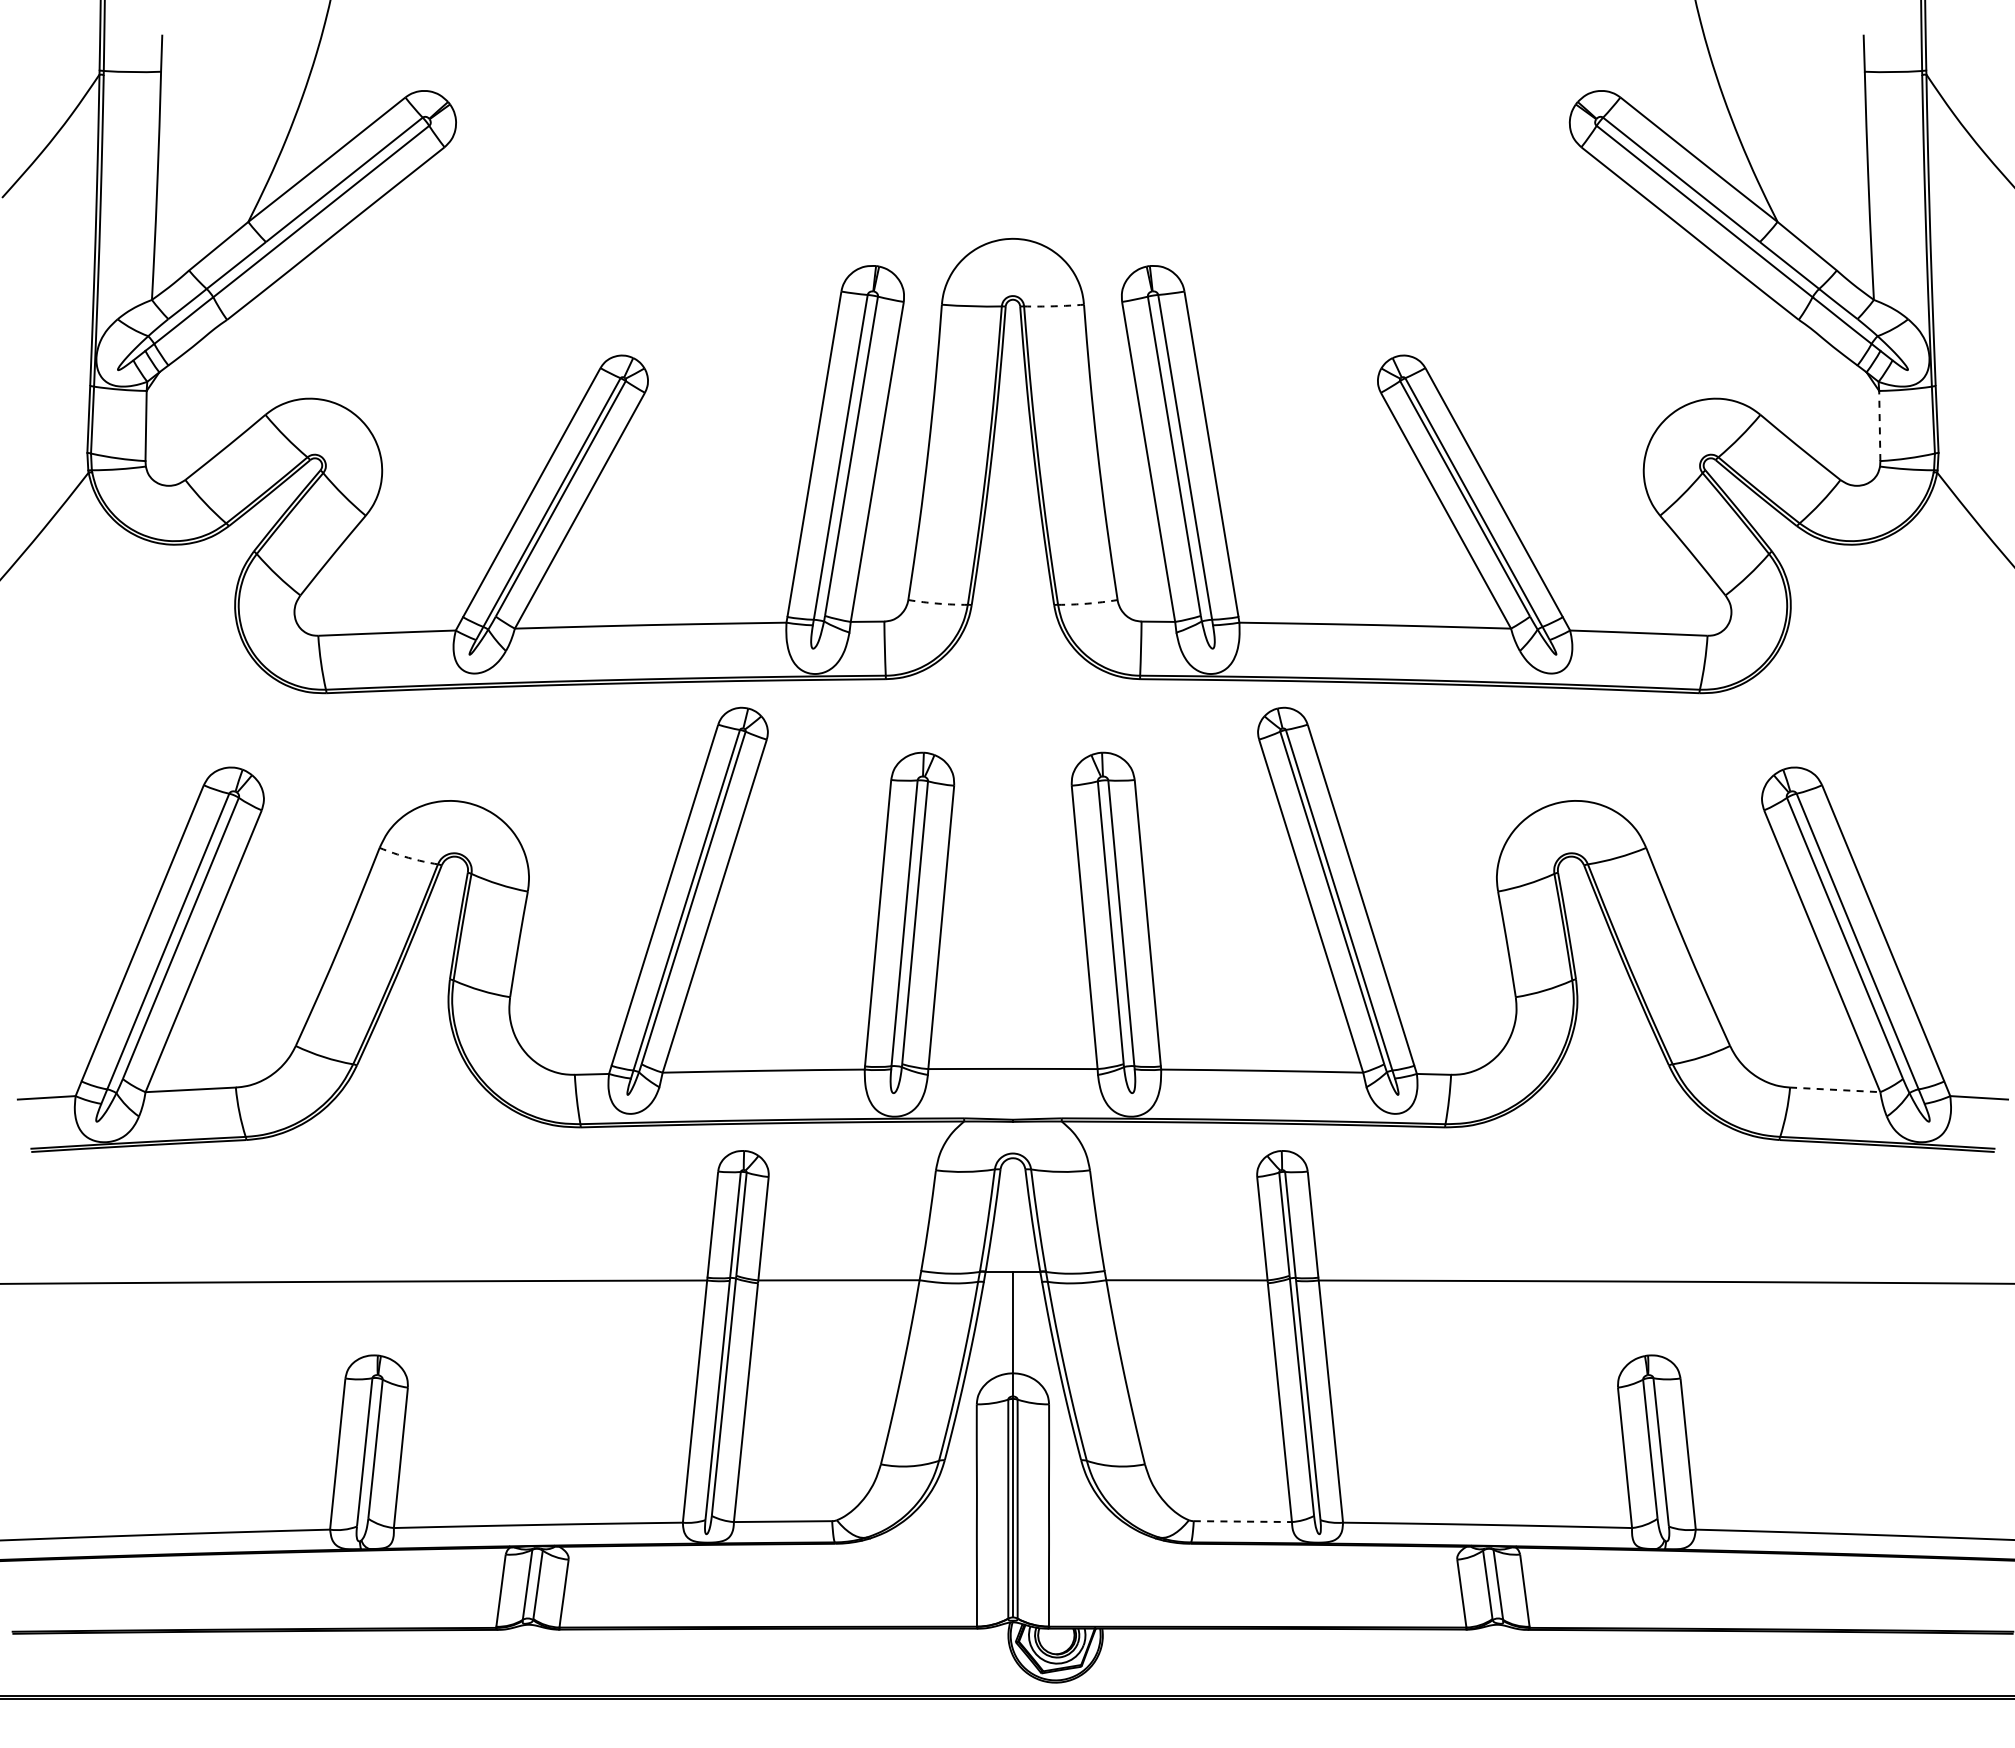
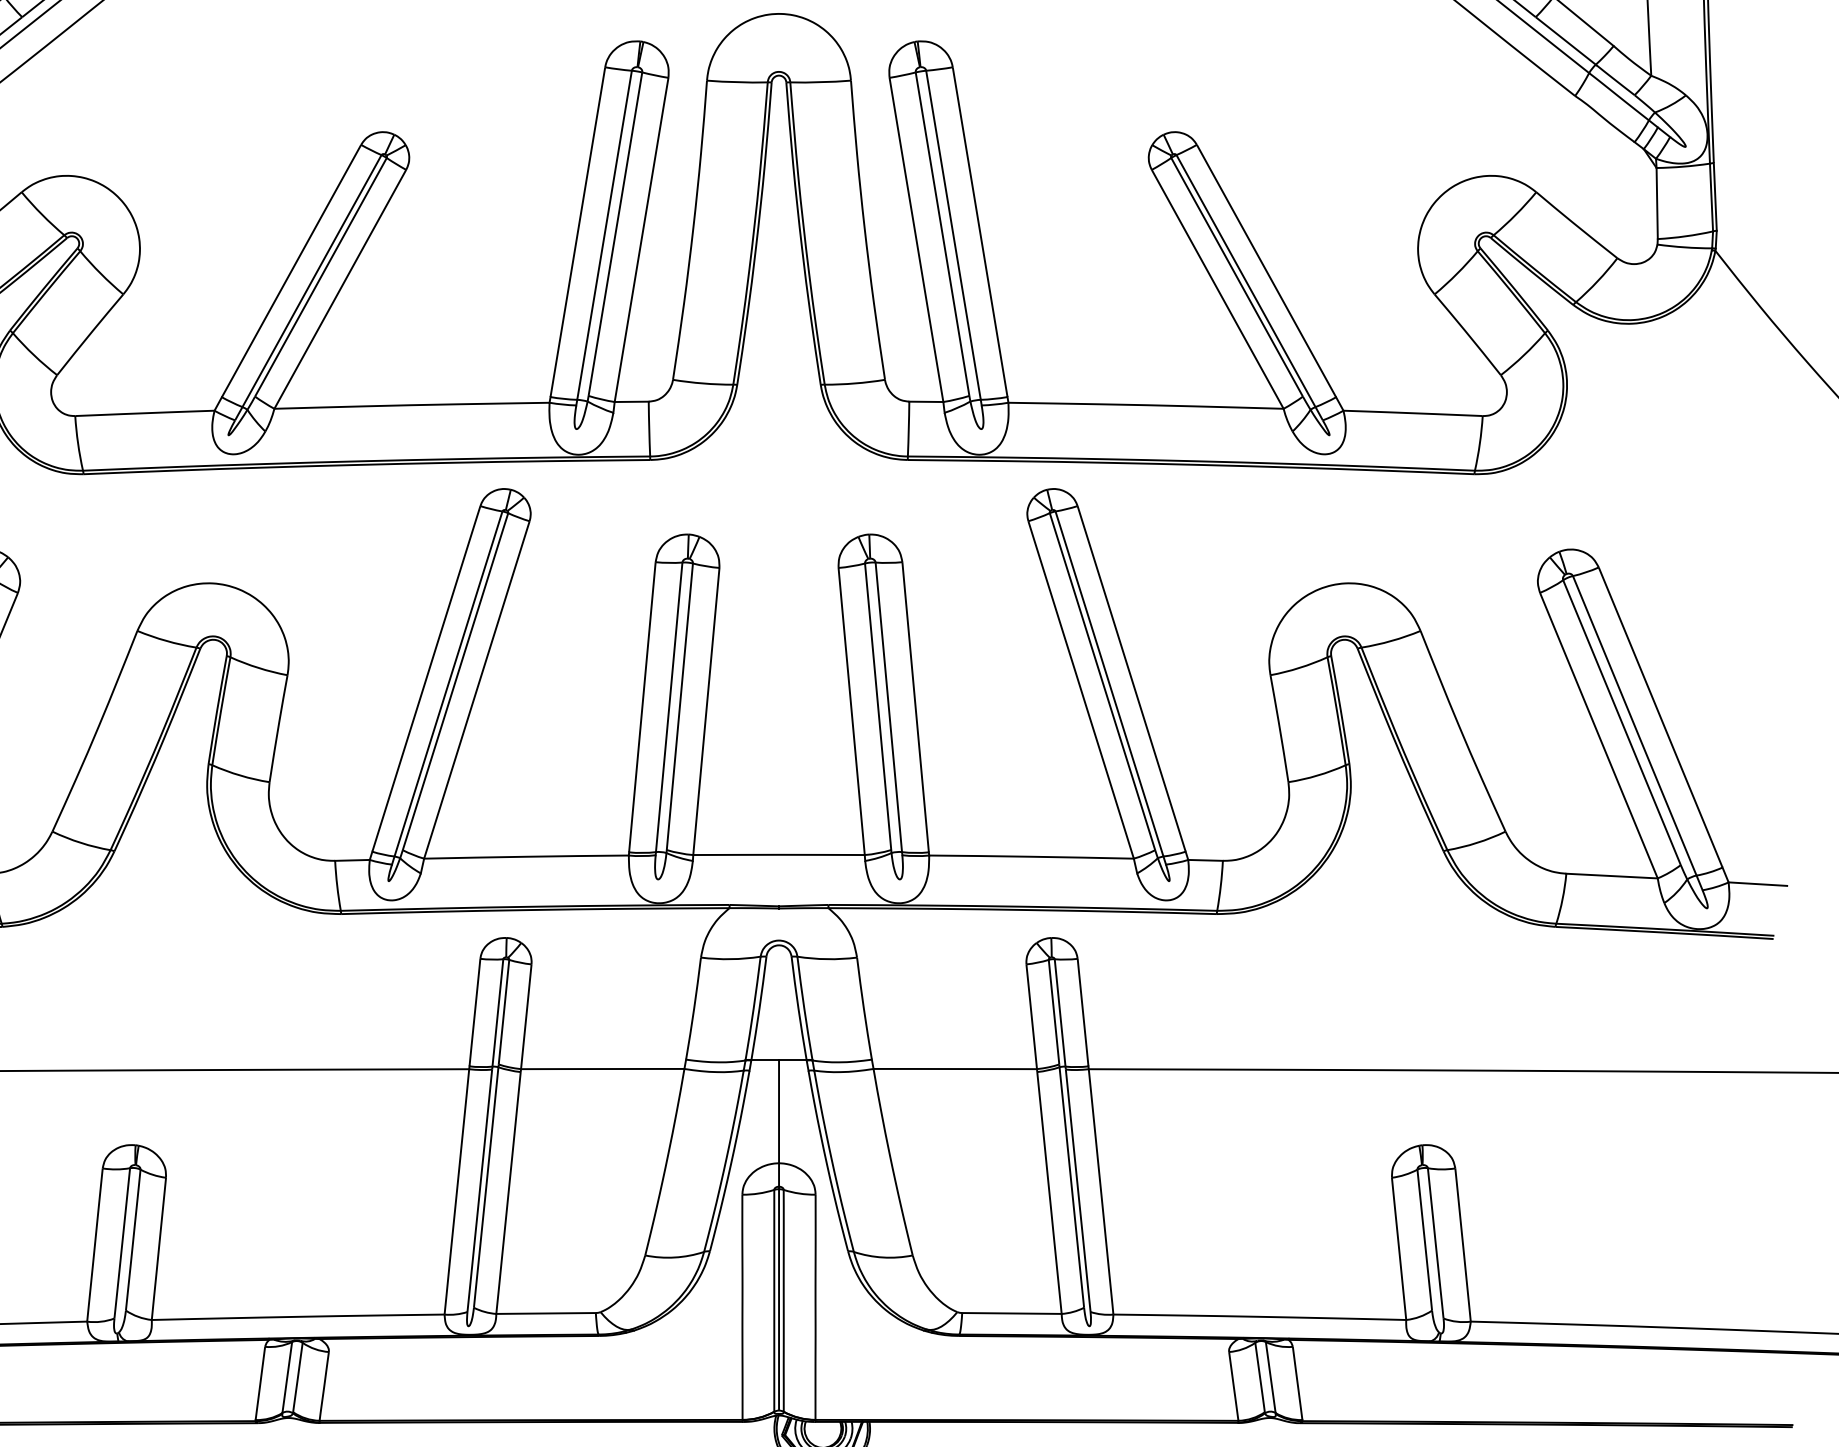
arc: (1054, 306) -> (821, 82), dashed -> solid
line: (1879, 425) -> (1656, 203), dashed -> solid
arc: (938, 603) -> (703, 383), dashed -> solid
arc: (1087, 603) -> (854, 383), dashed -> solid
arc: (408, 857) -> (166, 640), dashed -> solid
line: (1835, 1089) -> (1612, 875), dashed -> solid
line: (1243, 1521) -> (1012, 1313), dashed -> solid

